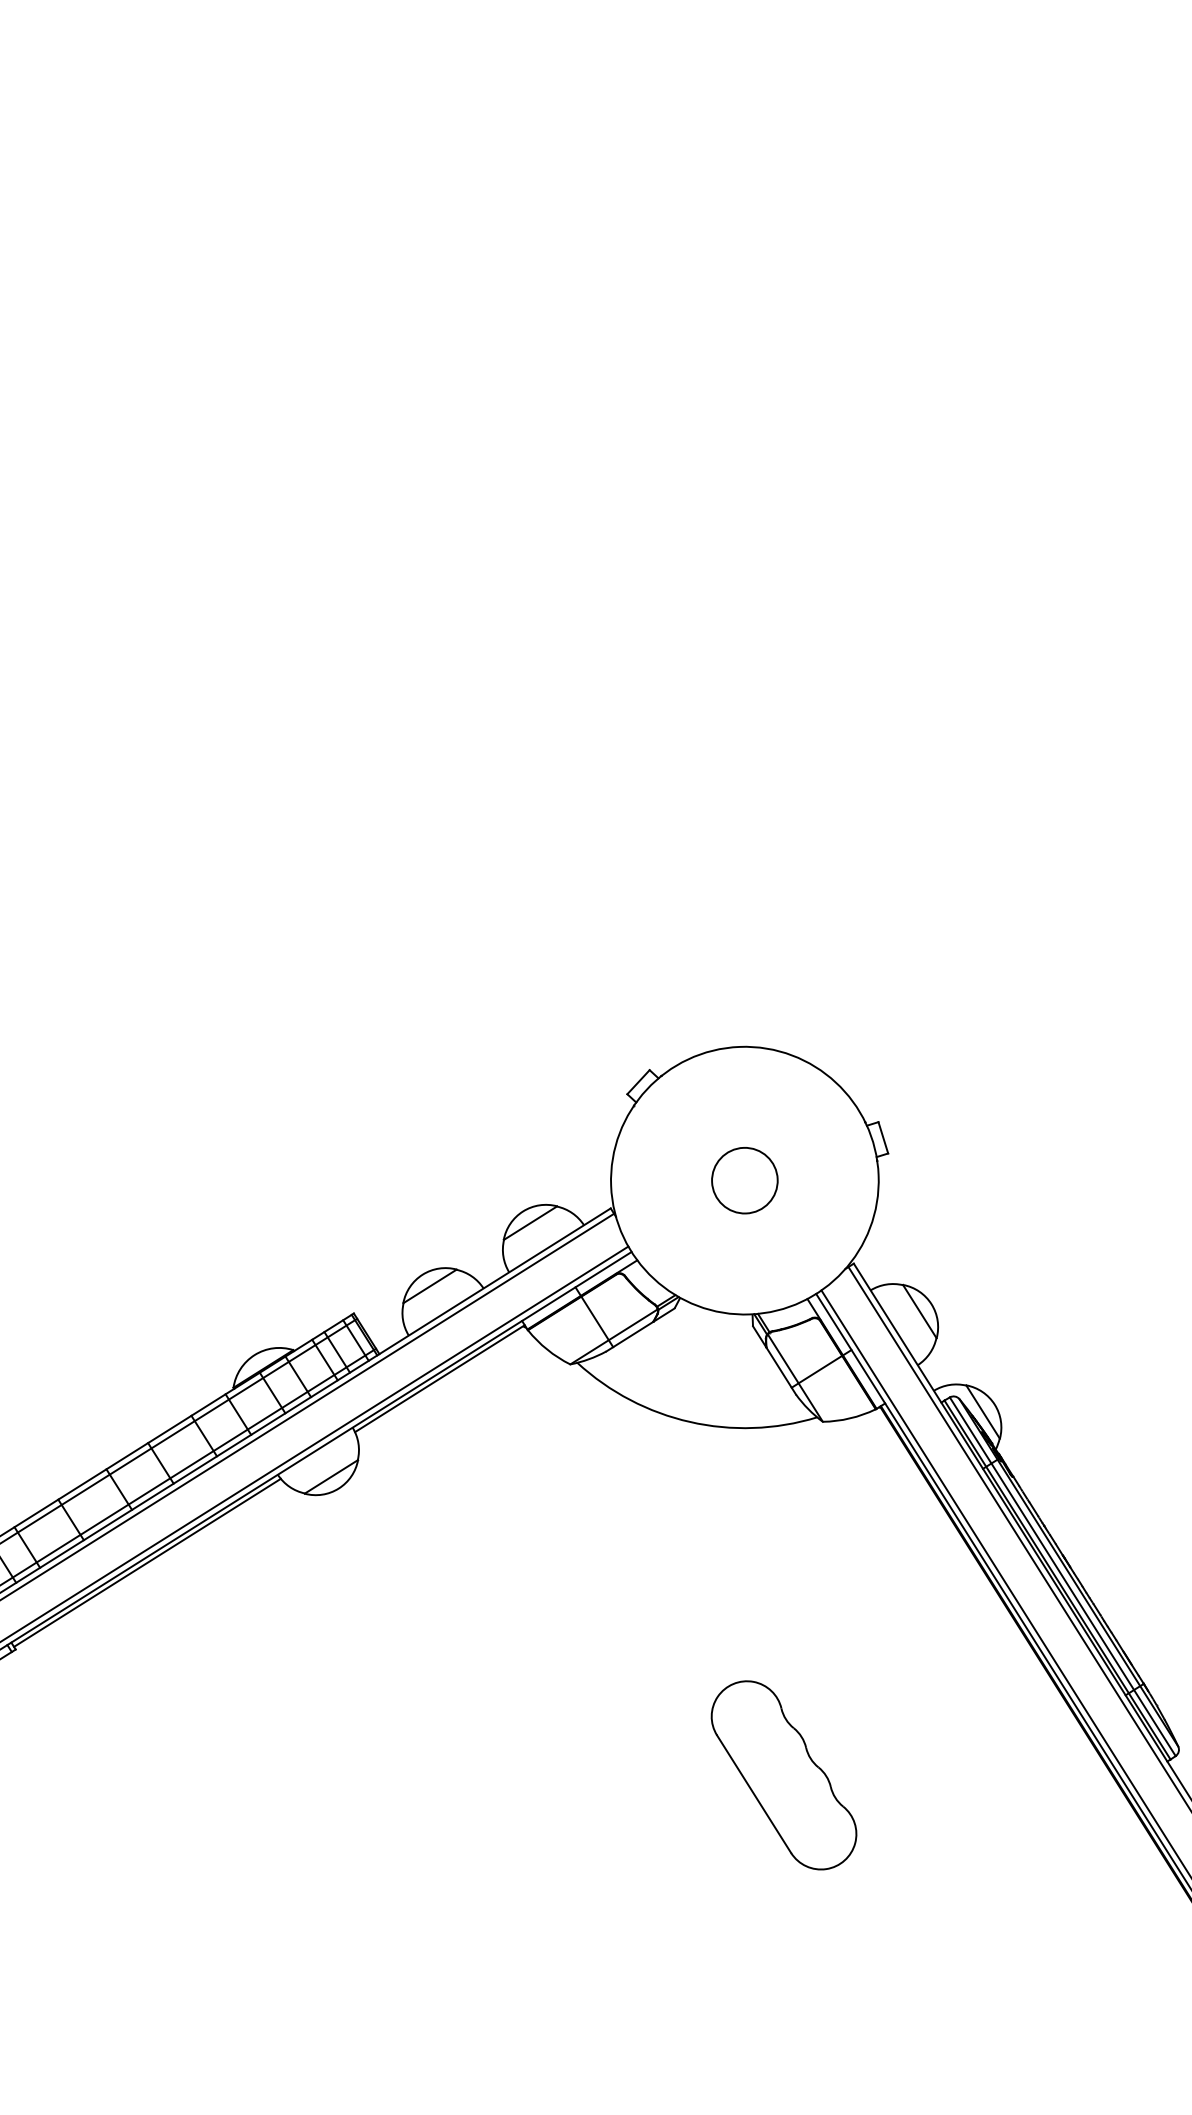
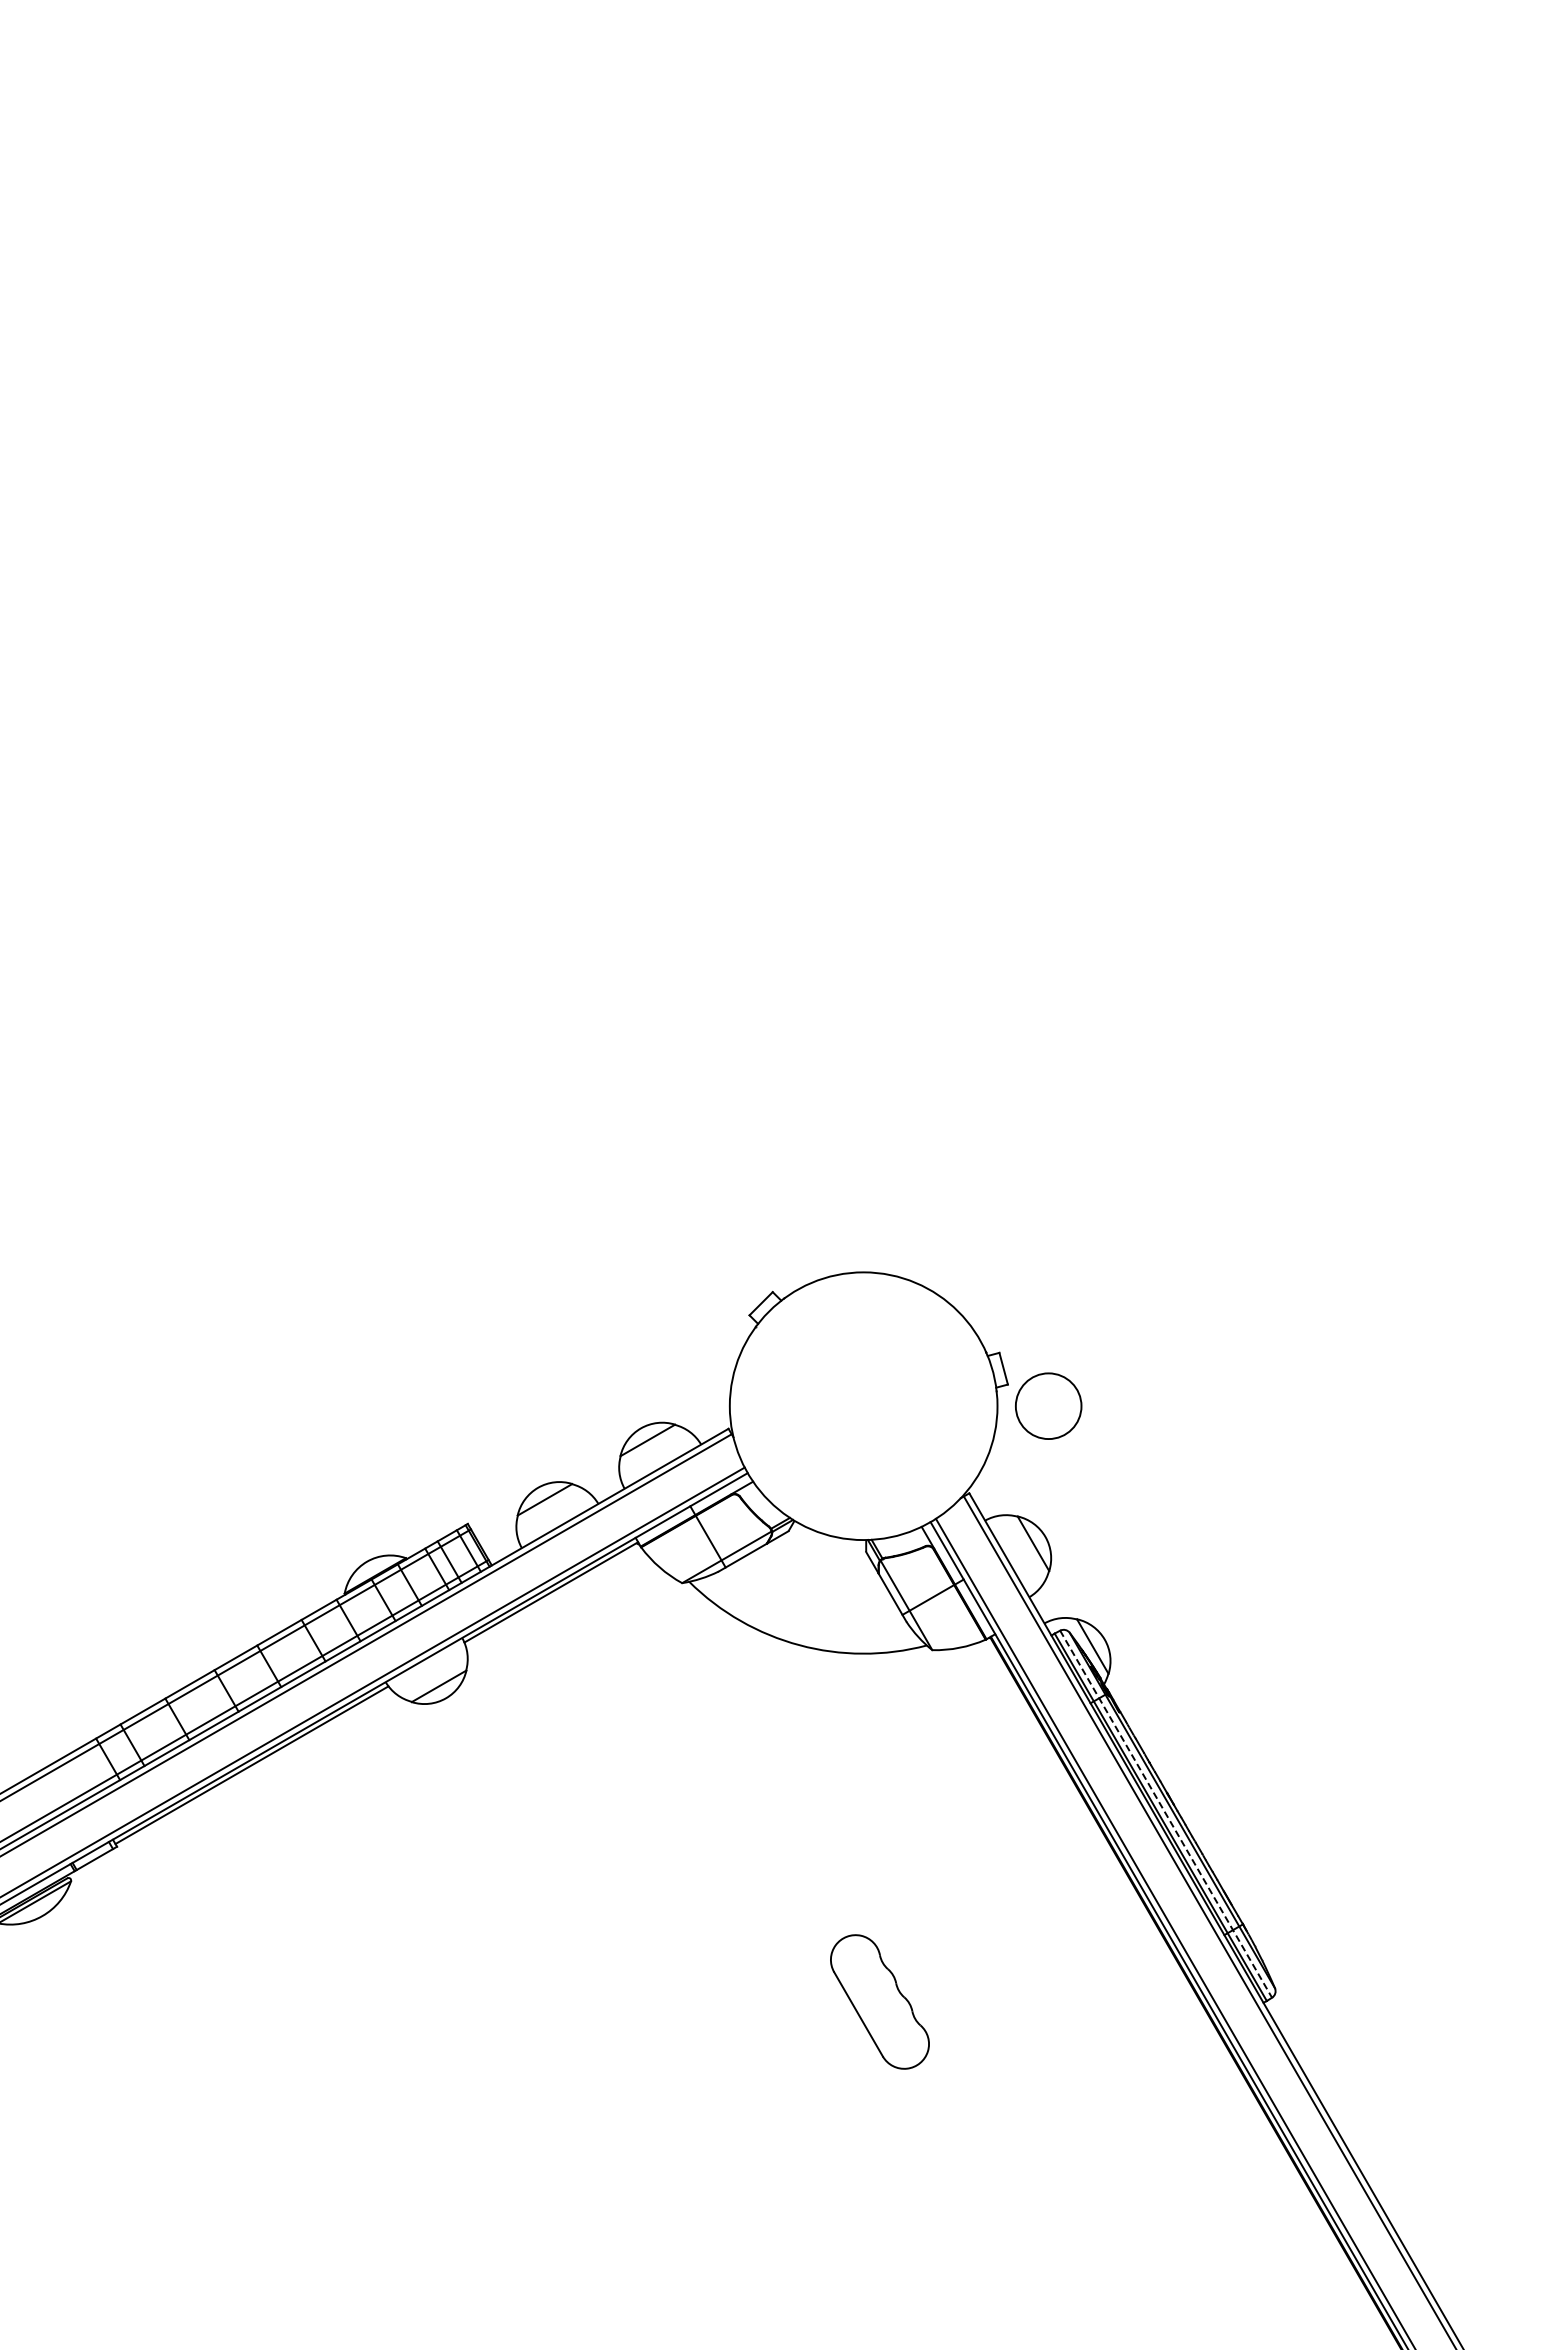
circle: (744, 1179) -> (1048, 1405), moved
line: (1063, 1577) -> (1166, 1814), solid -> dashed
part: (783, 1774) -> (879, 2001), size x0.7

